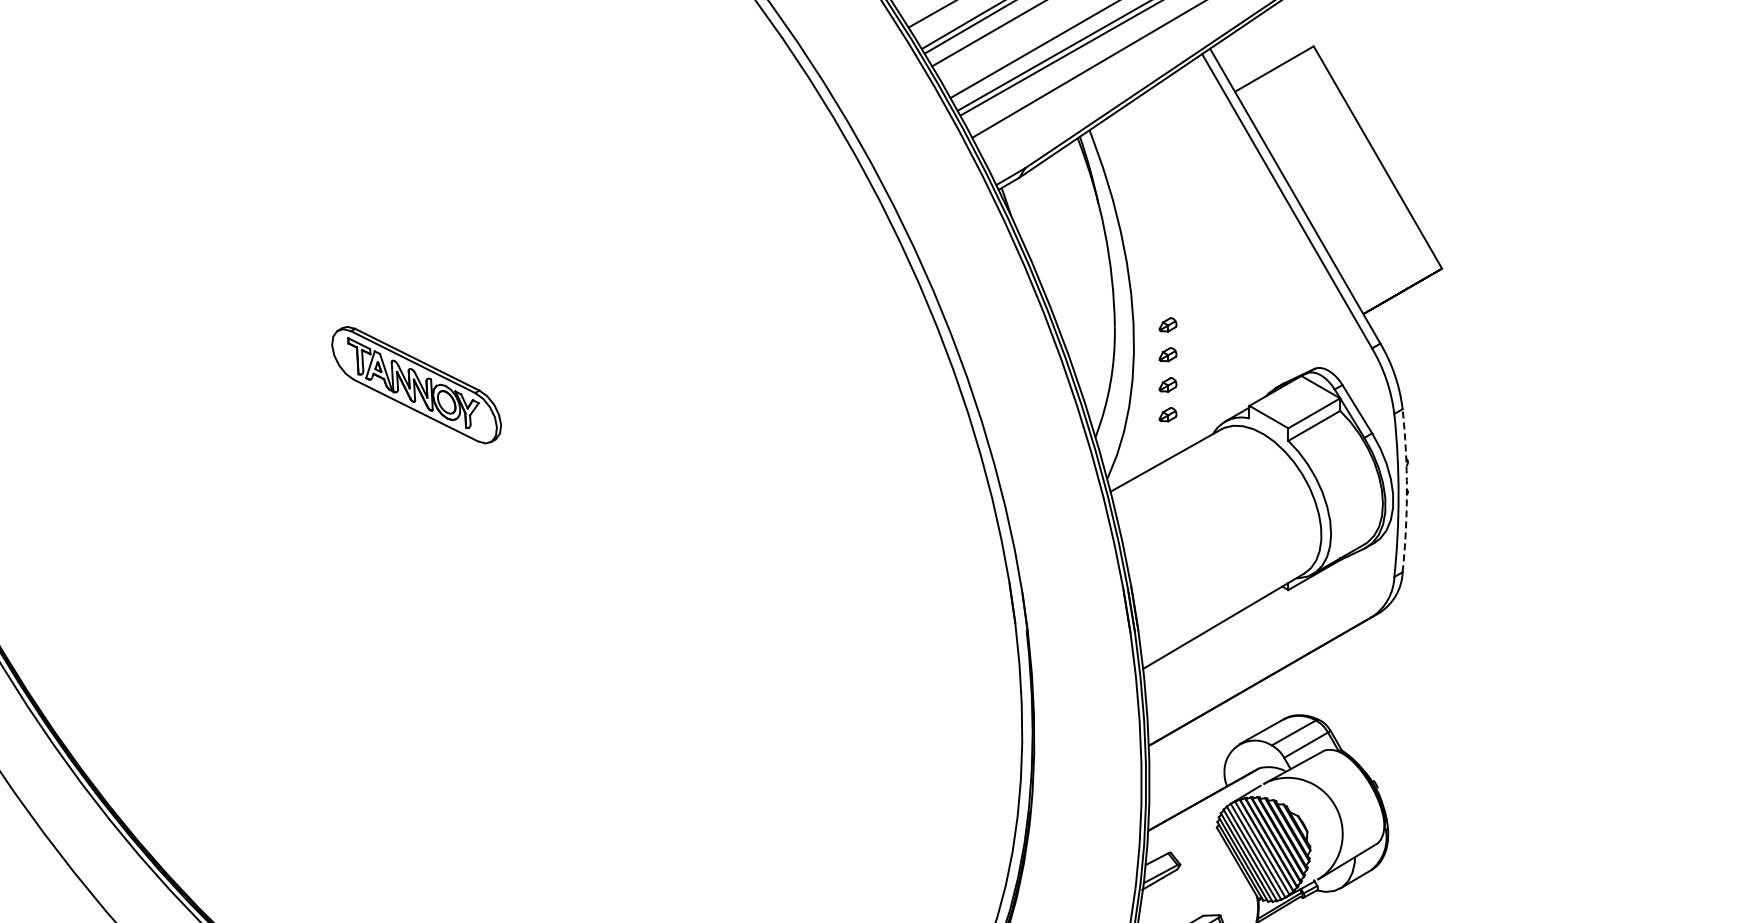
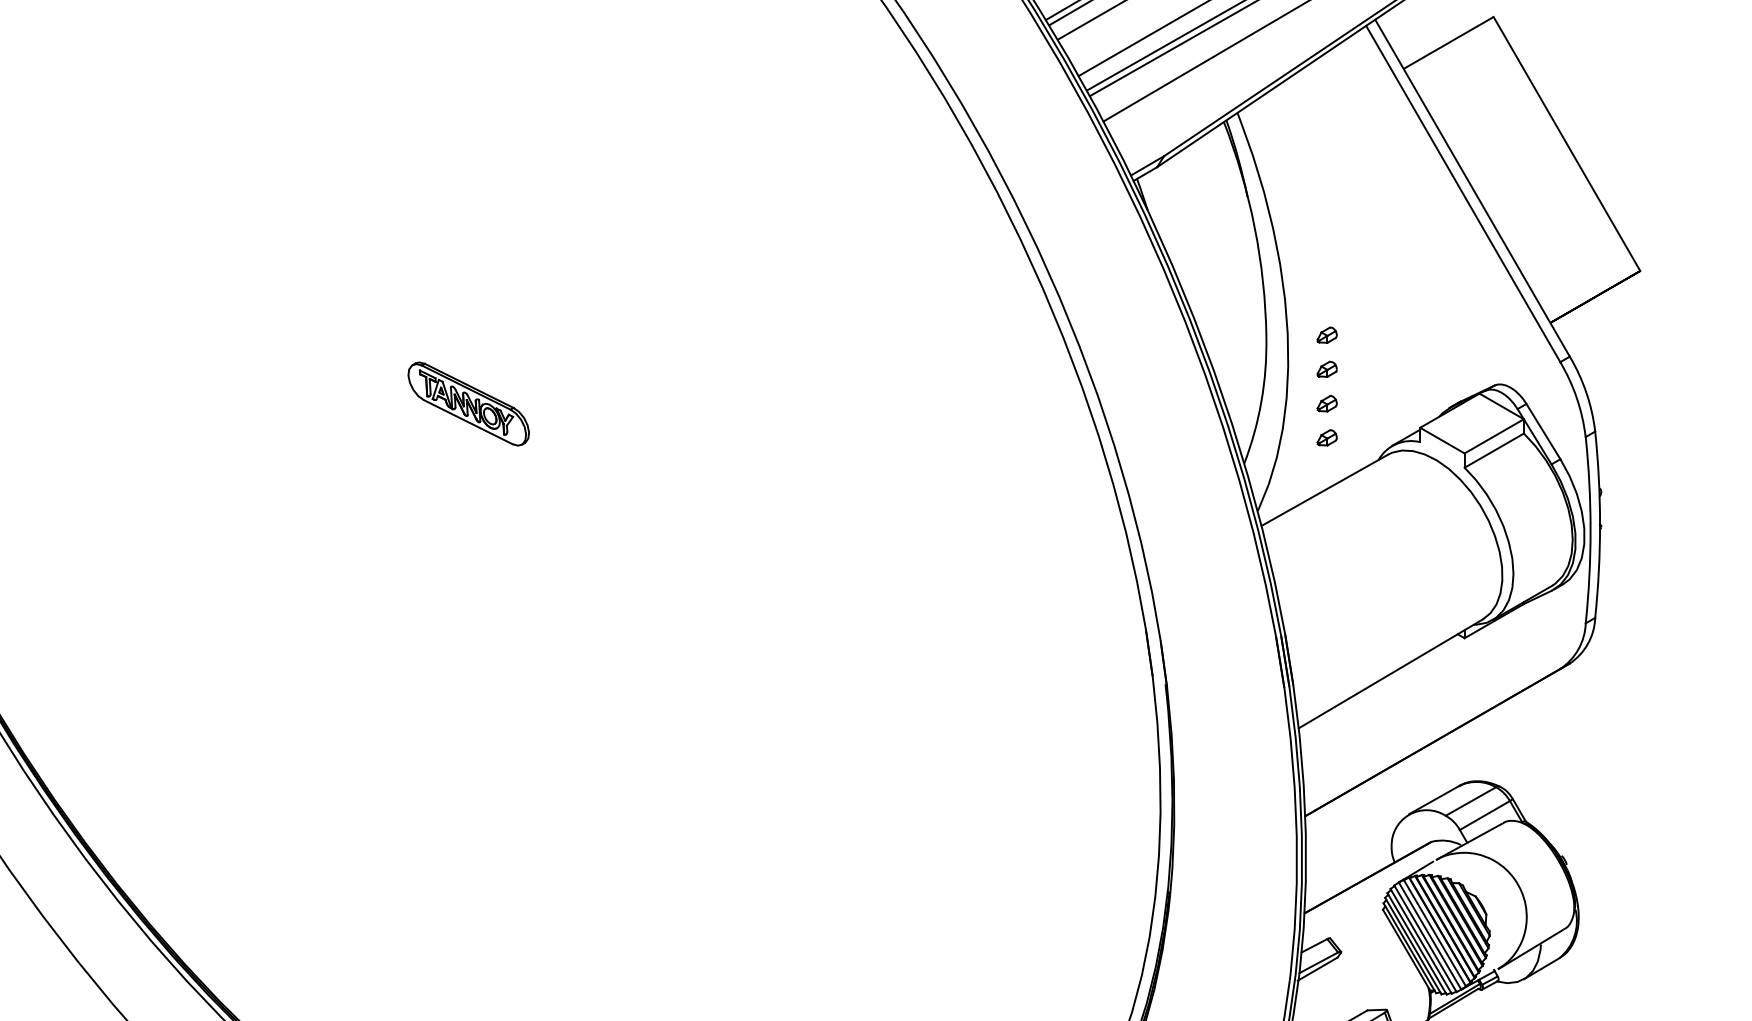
part: (416, 384) -> (468, 403), size x0.62
arc: (1406, 490) -> (1599, 524), dashed -> solid

